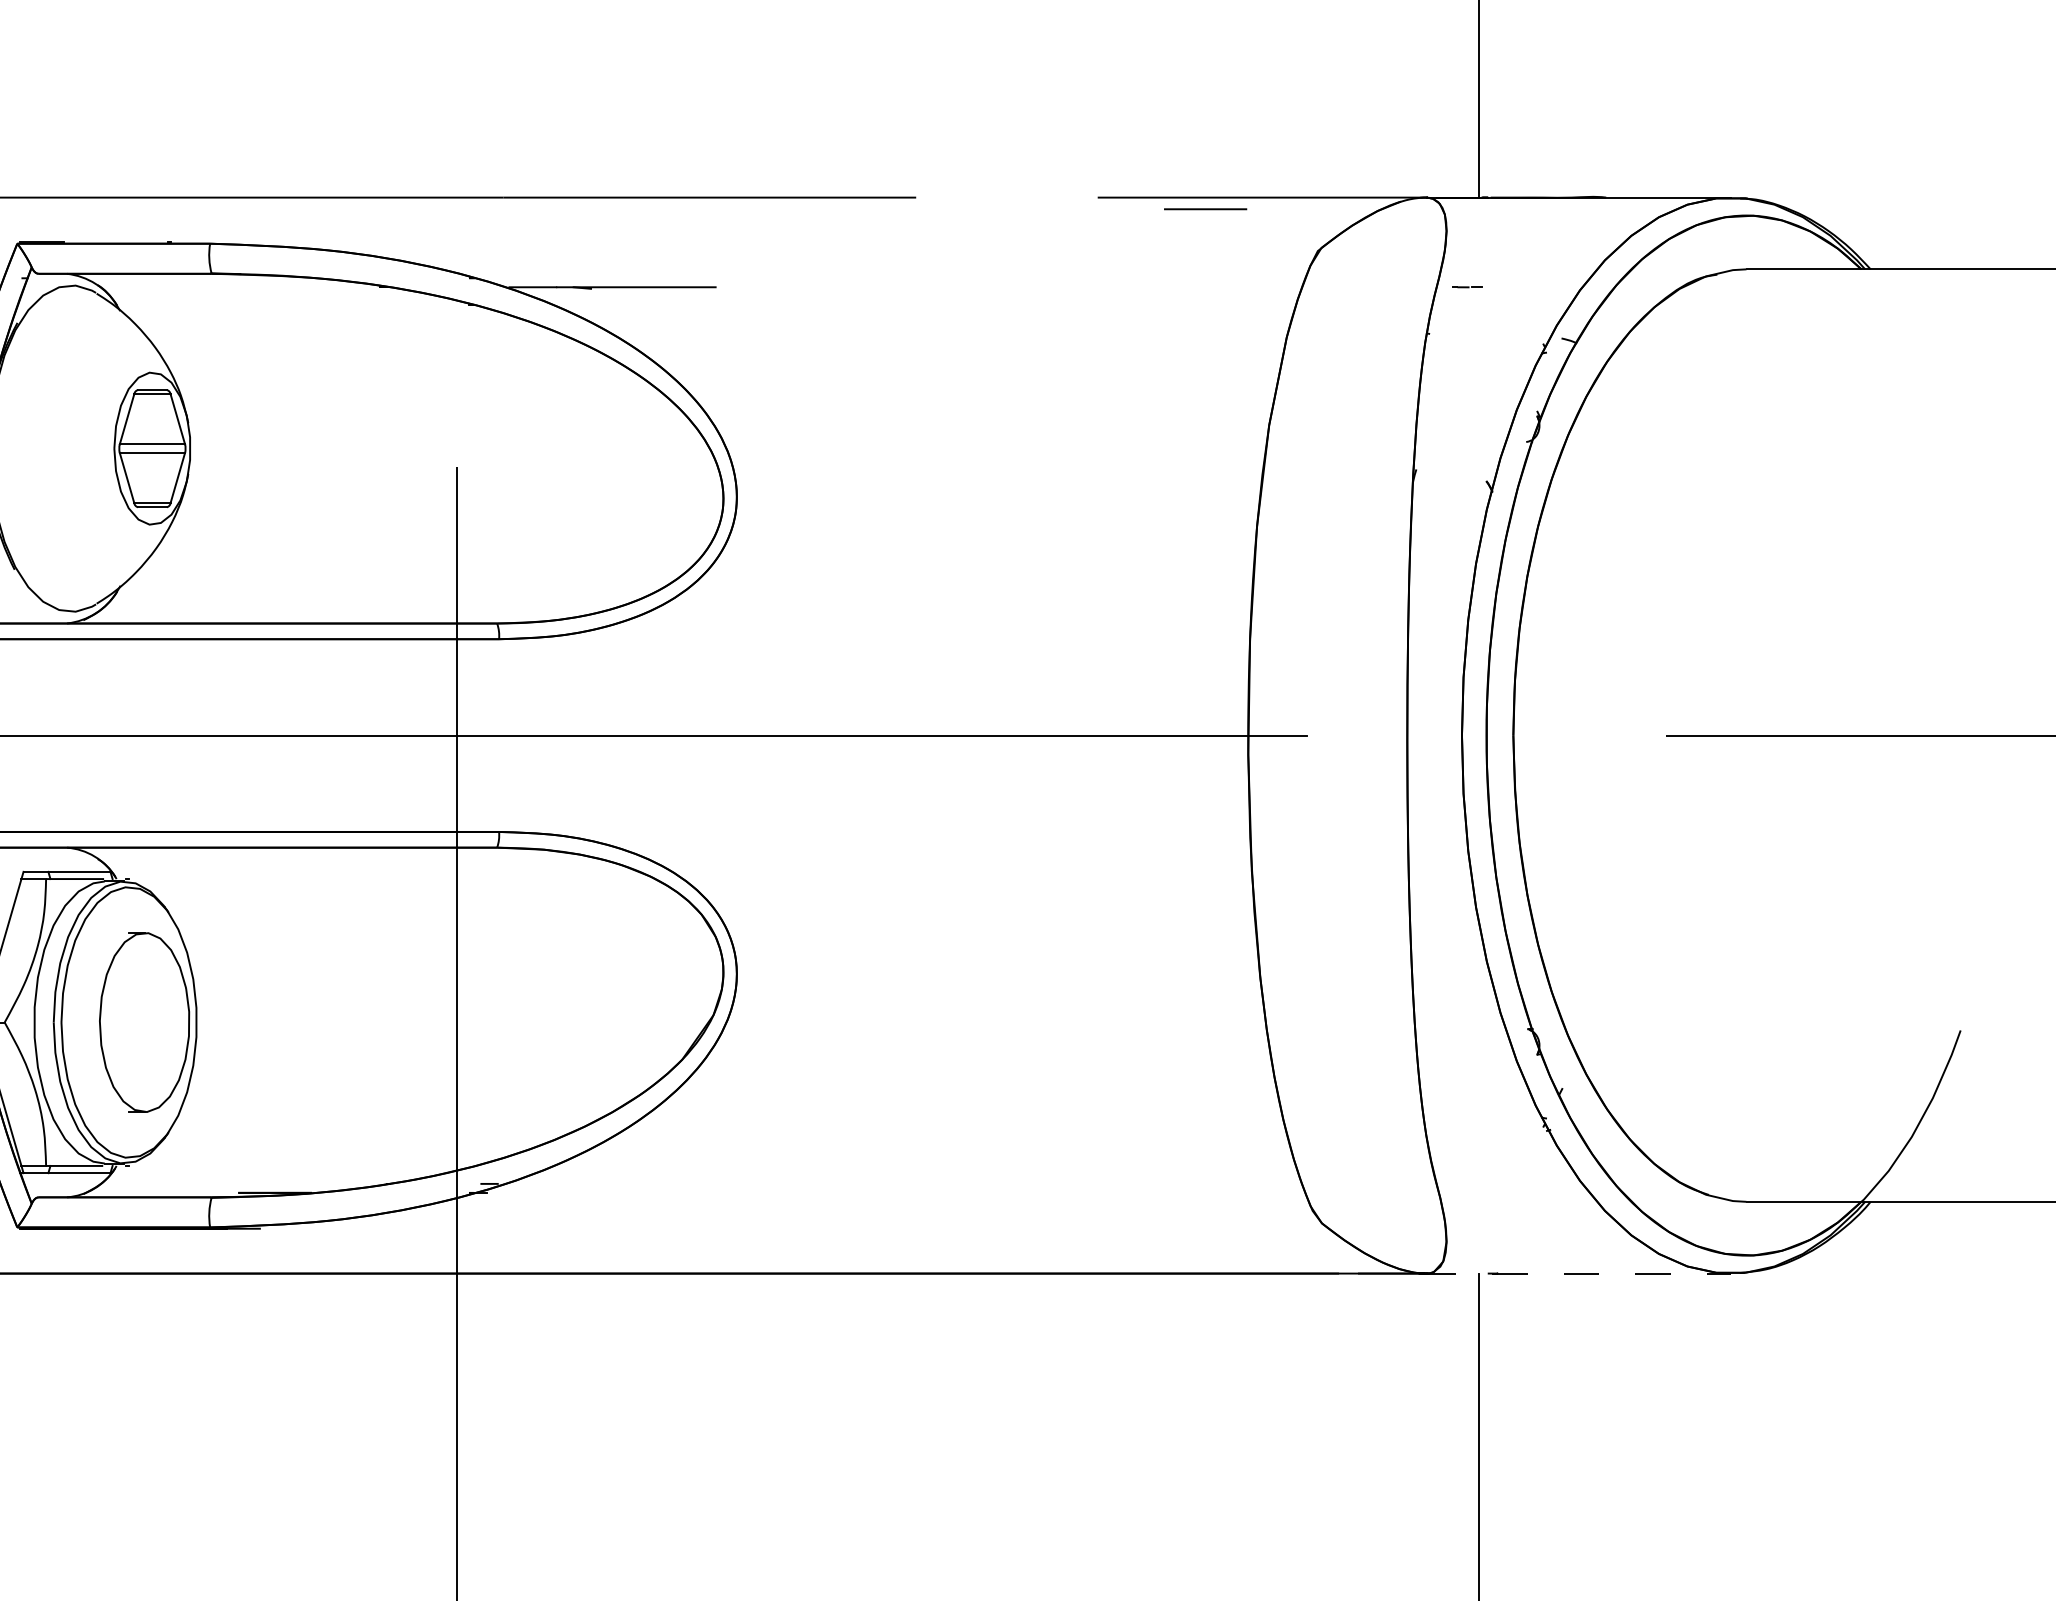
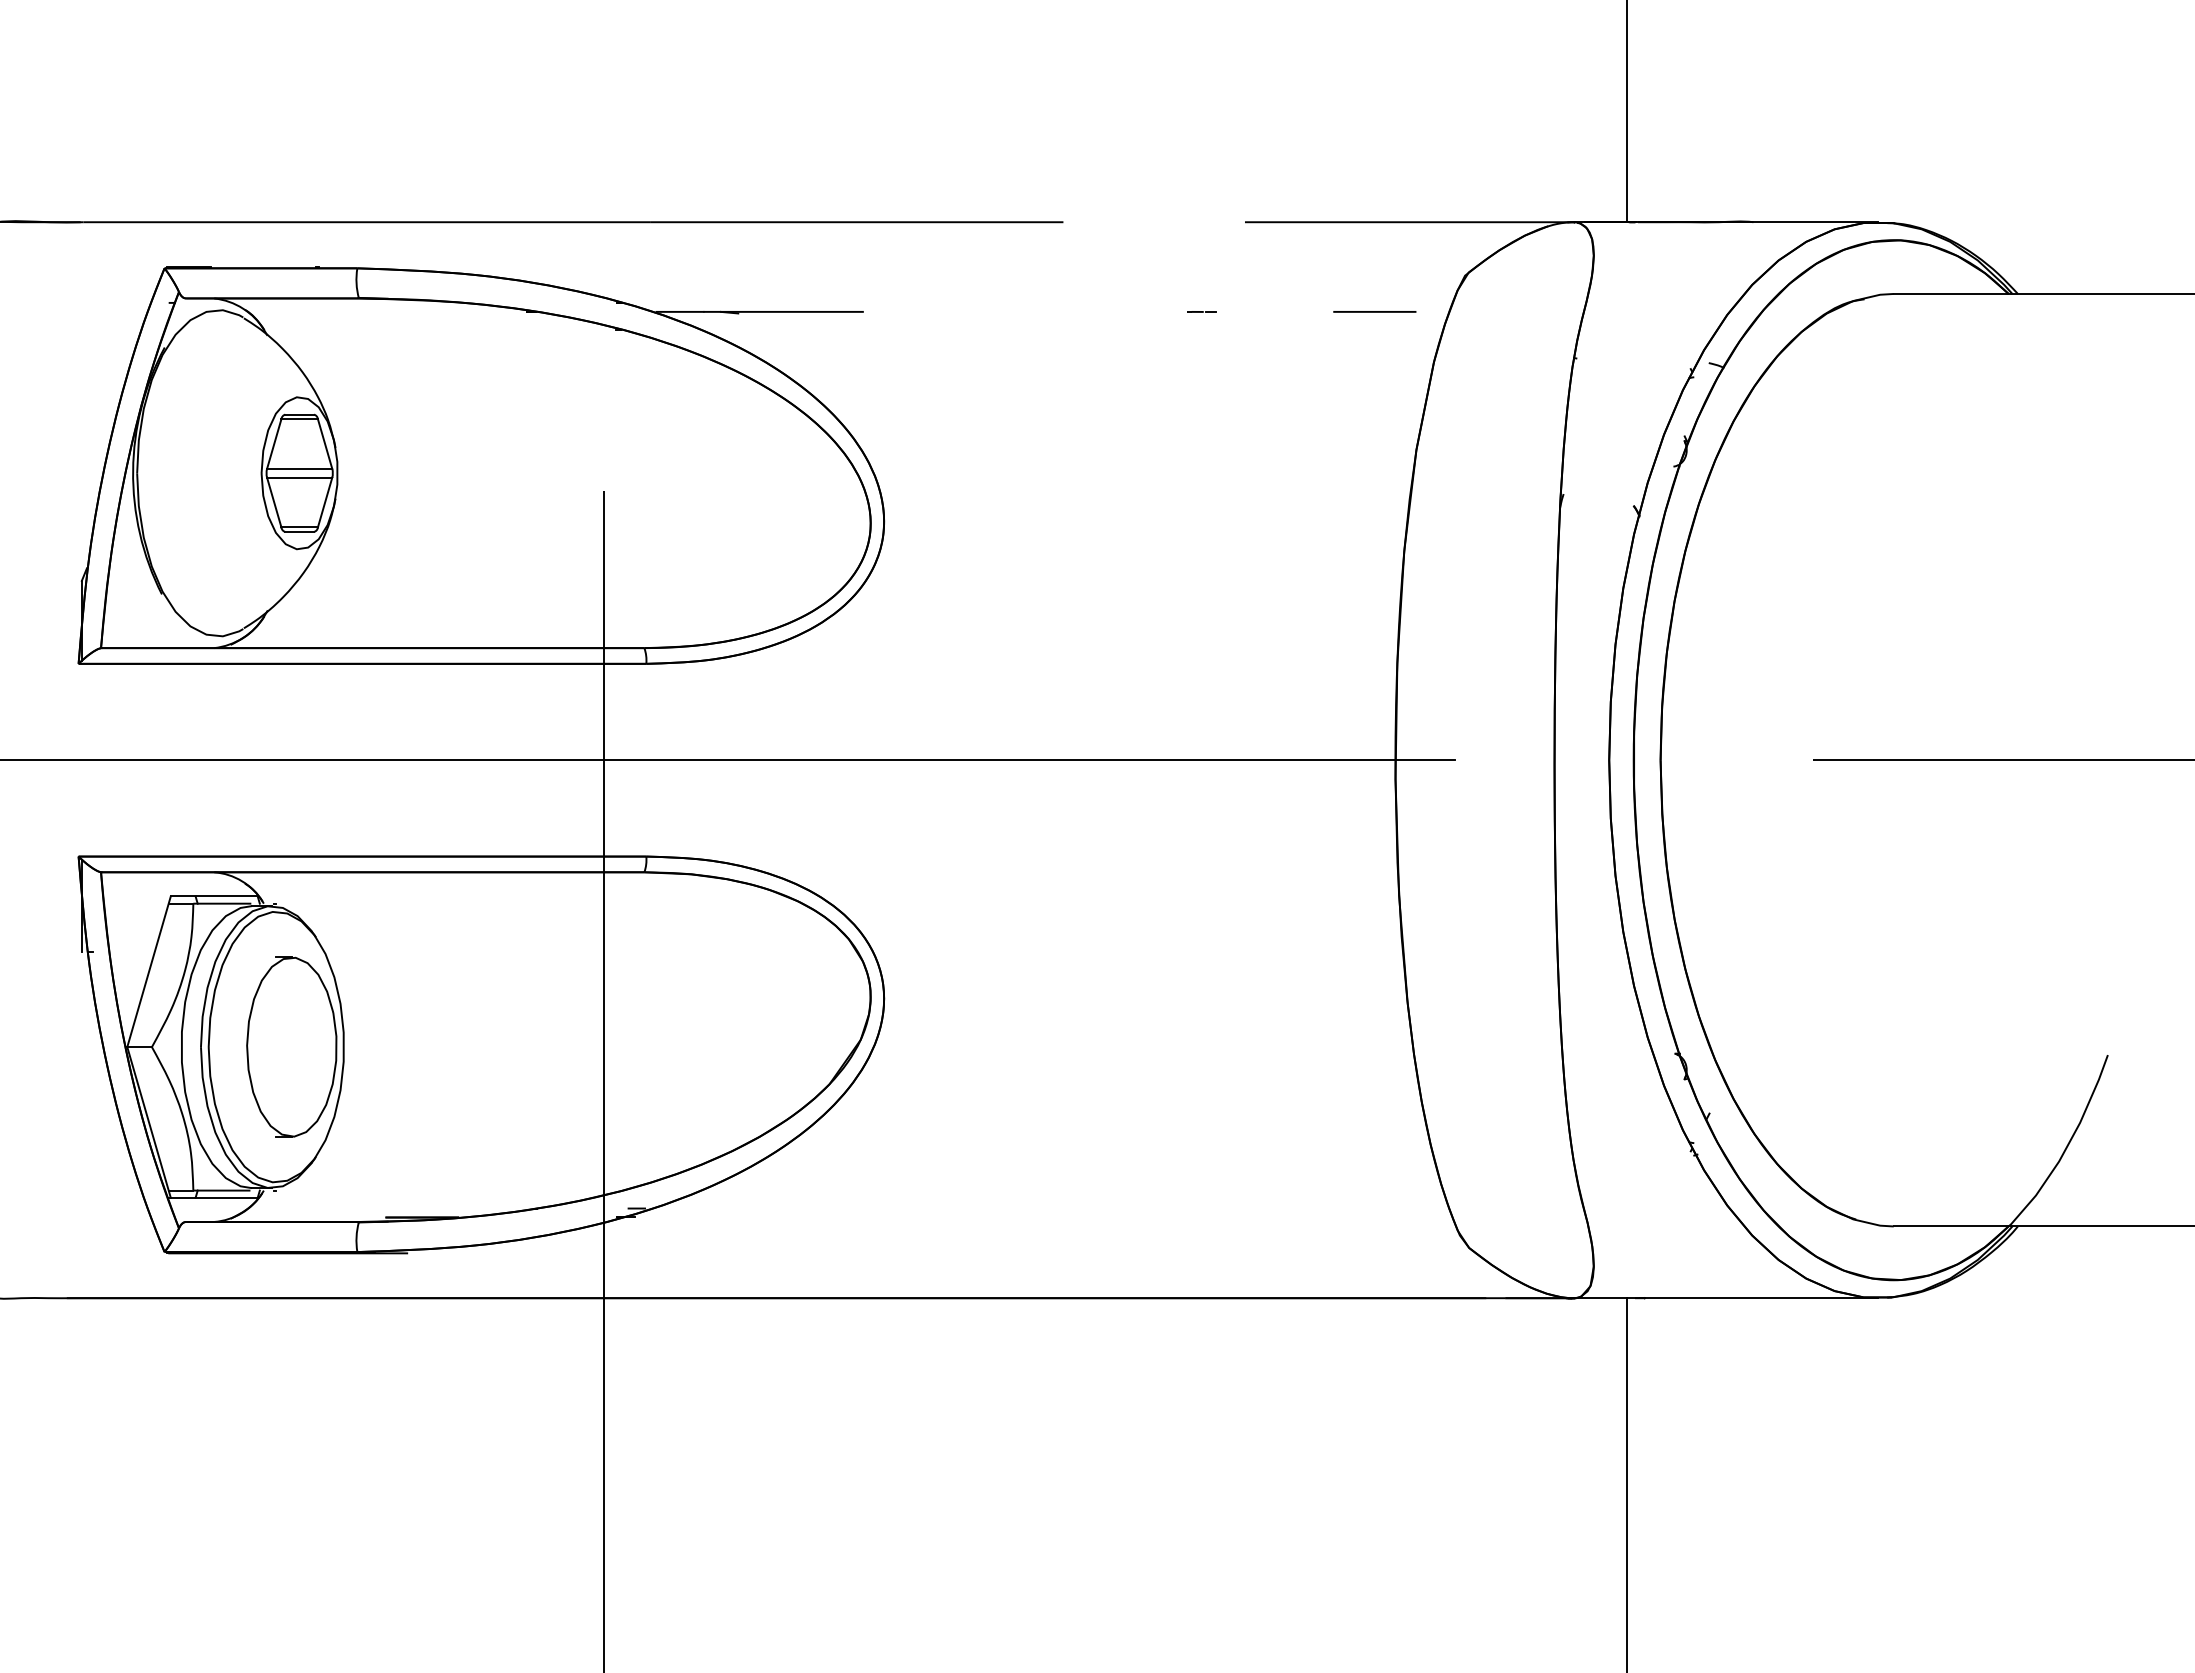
line: (1205, 208) -> (1374, 311), moved
line: (1467, 286) -> (1201, 311), moved
line: (1576, 1273) -> (1723, 1298), dashed -> solid

